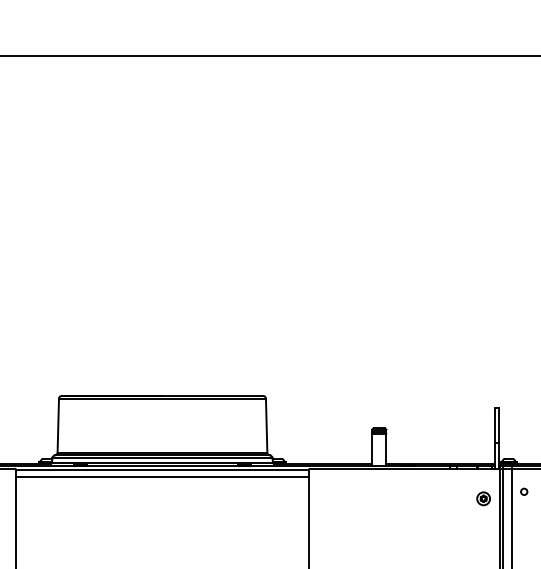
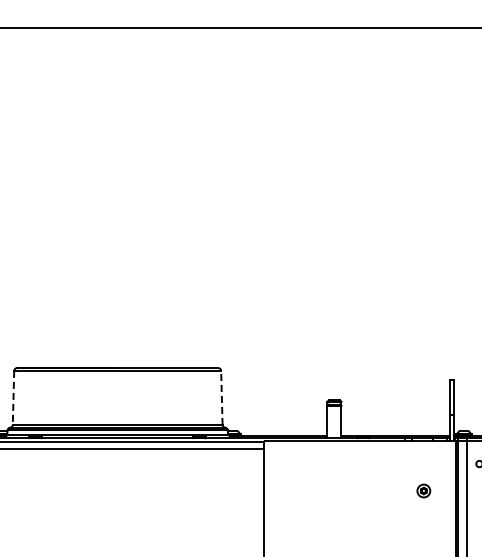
line: (266, 425) -> (221, 397), solid -> dashed
line: (58, 426) -> (13, 398), solid -> dashed
part: (483, 498) -> (423, 490), moved

